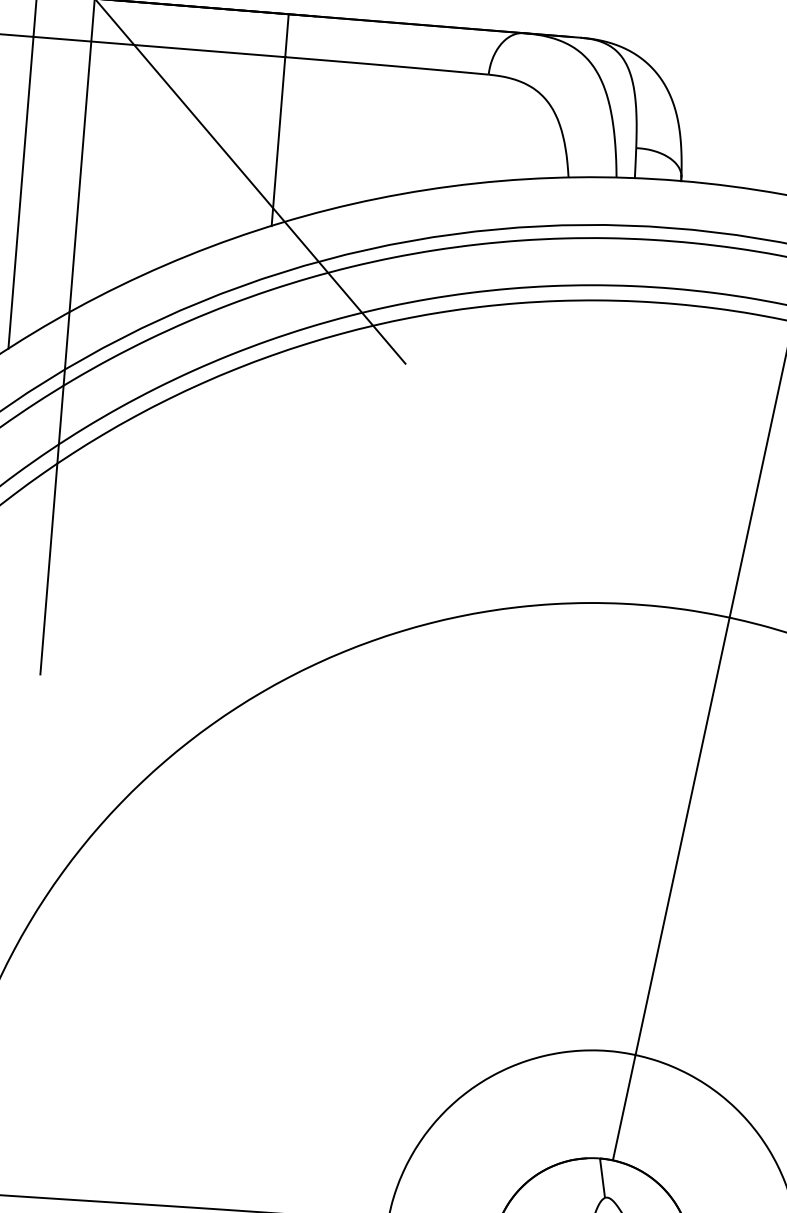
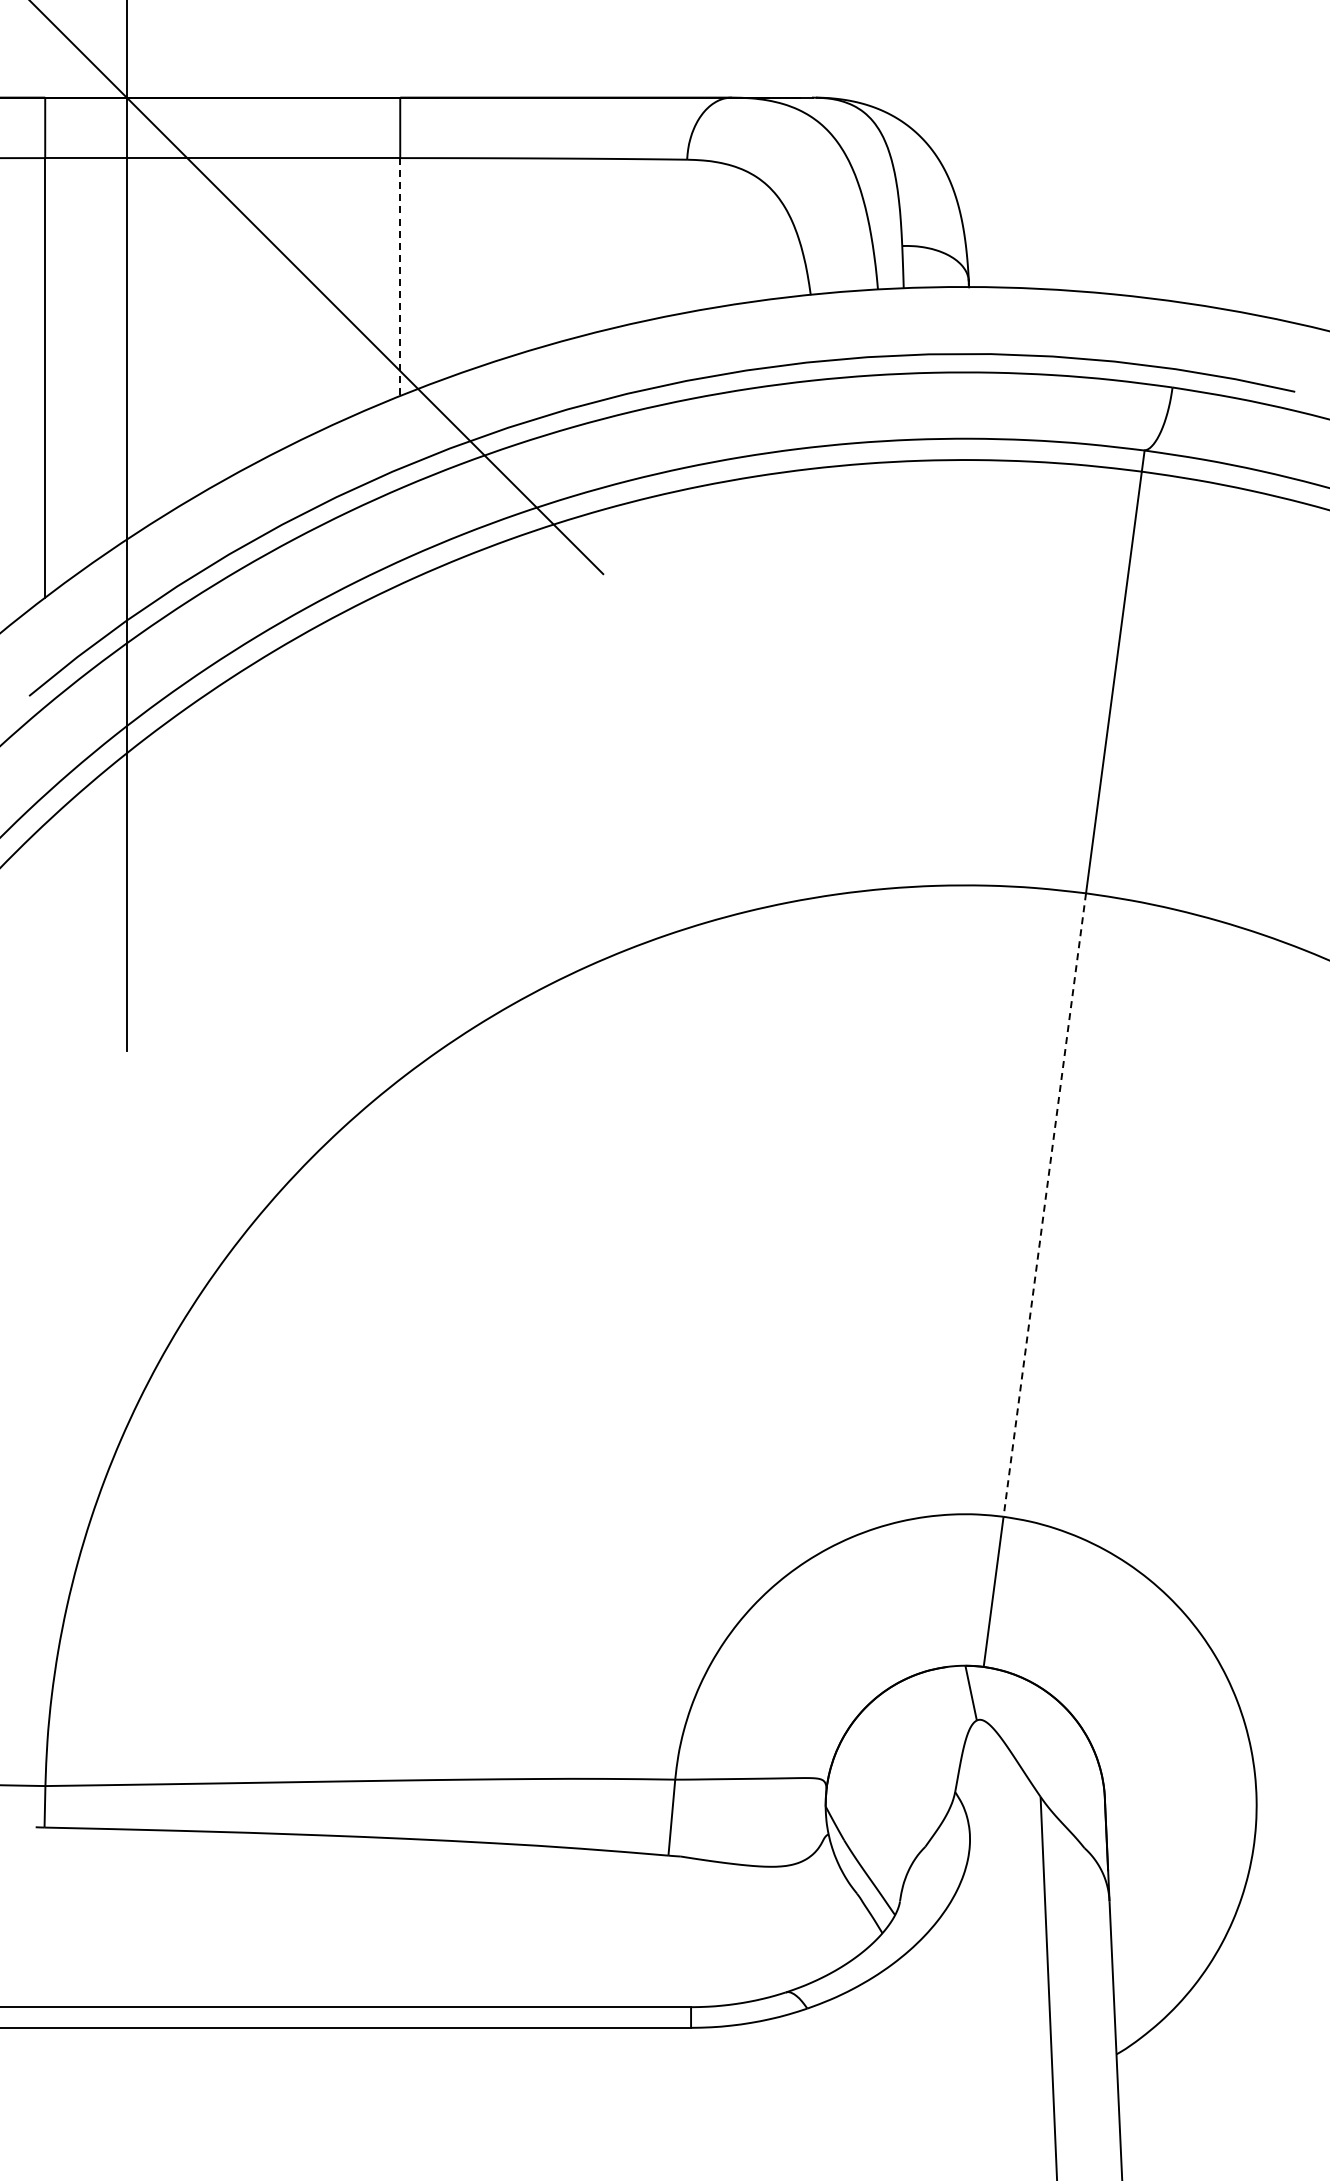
line: (278, 141) -> (400, 277), solid -> dashed
line: (682, 836) -> (1044, 1205), solid -> dashed

